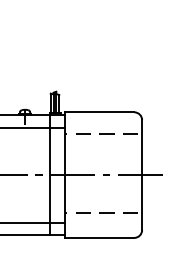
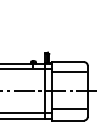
line: (102, 134) -> (69, 72), dashed -> solid
line: (102, 212) -> (69, 108), dashed -> solid

